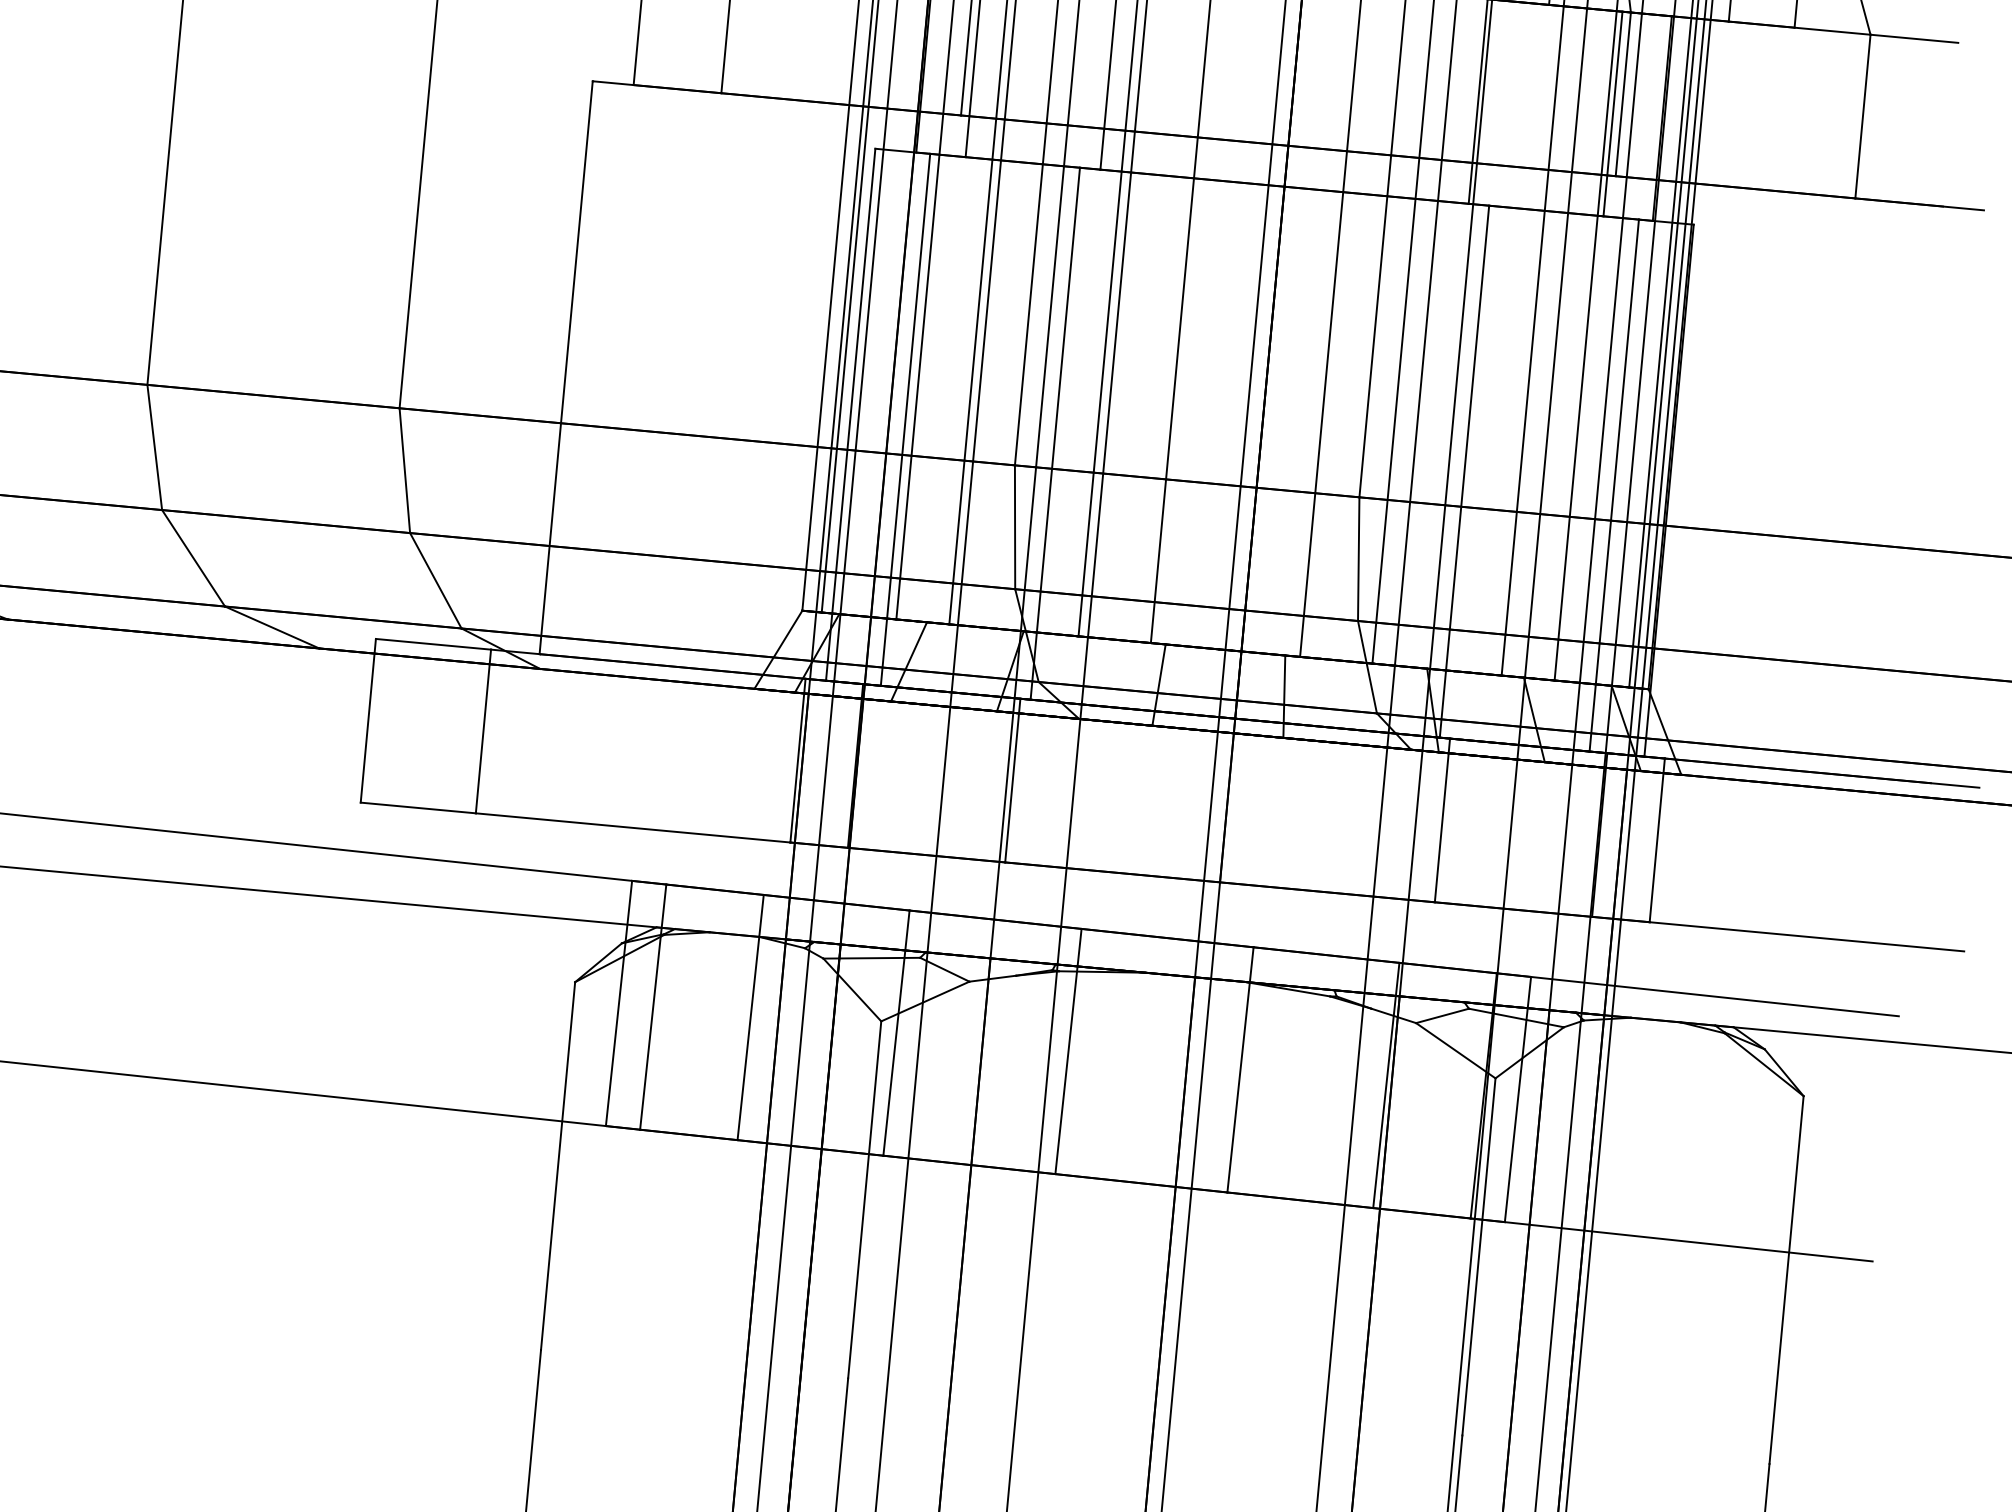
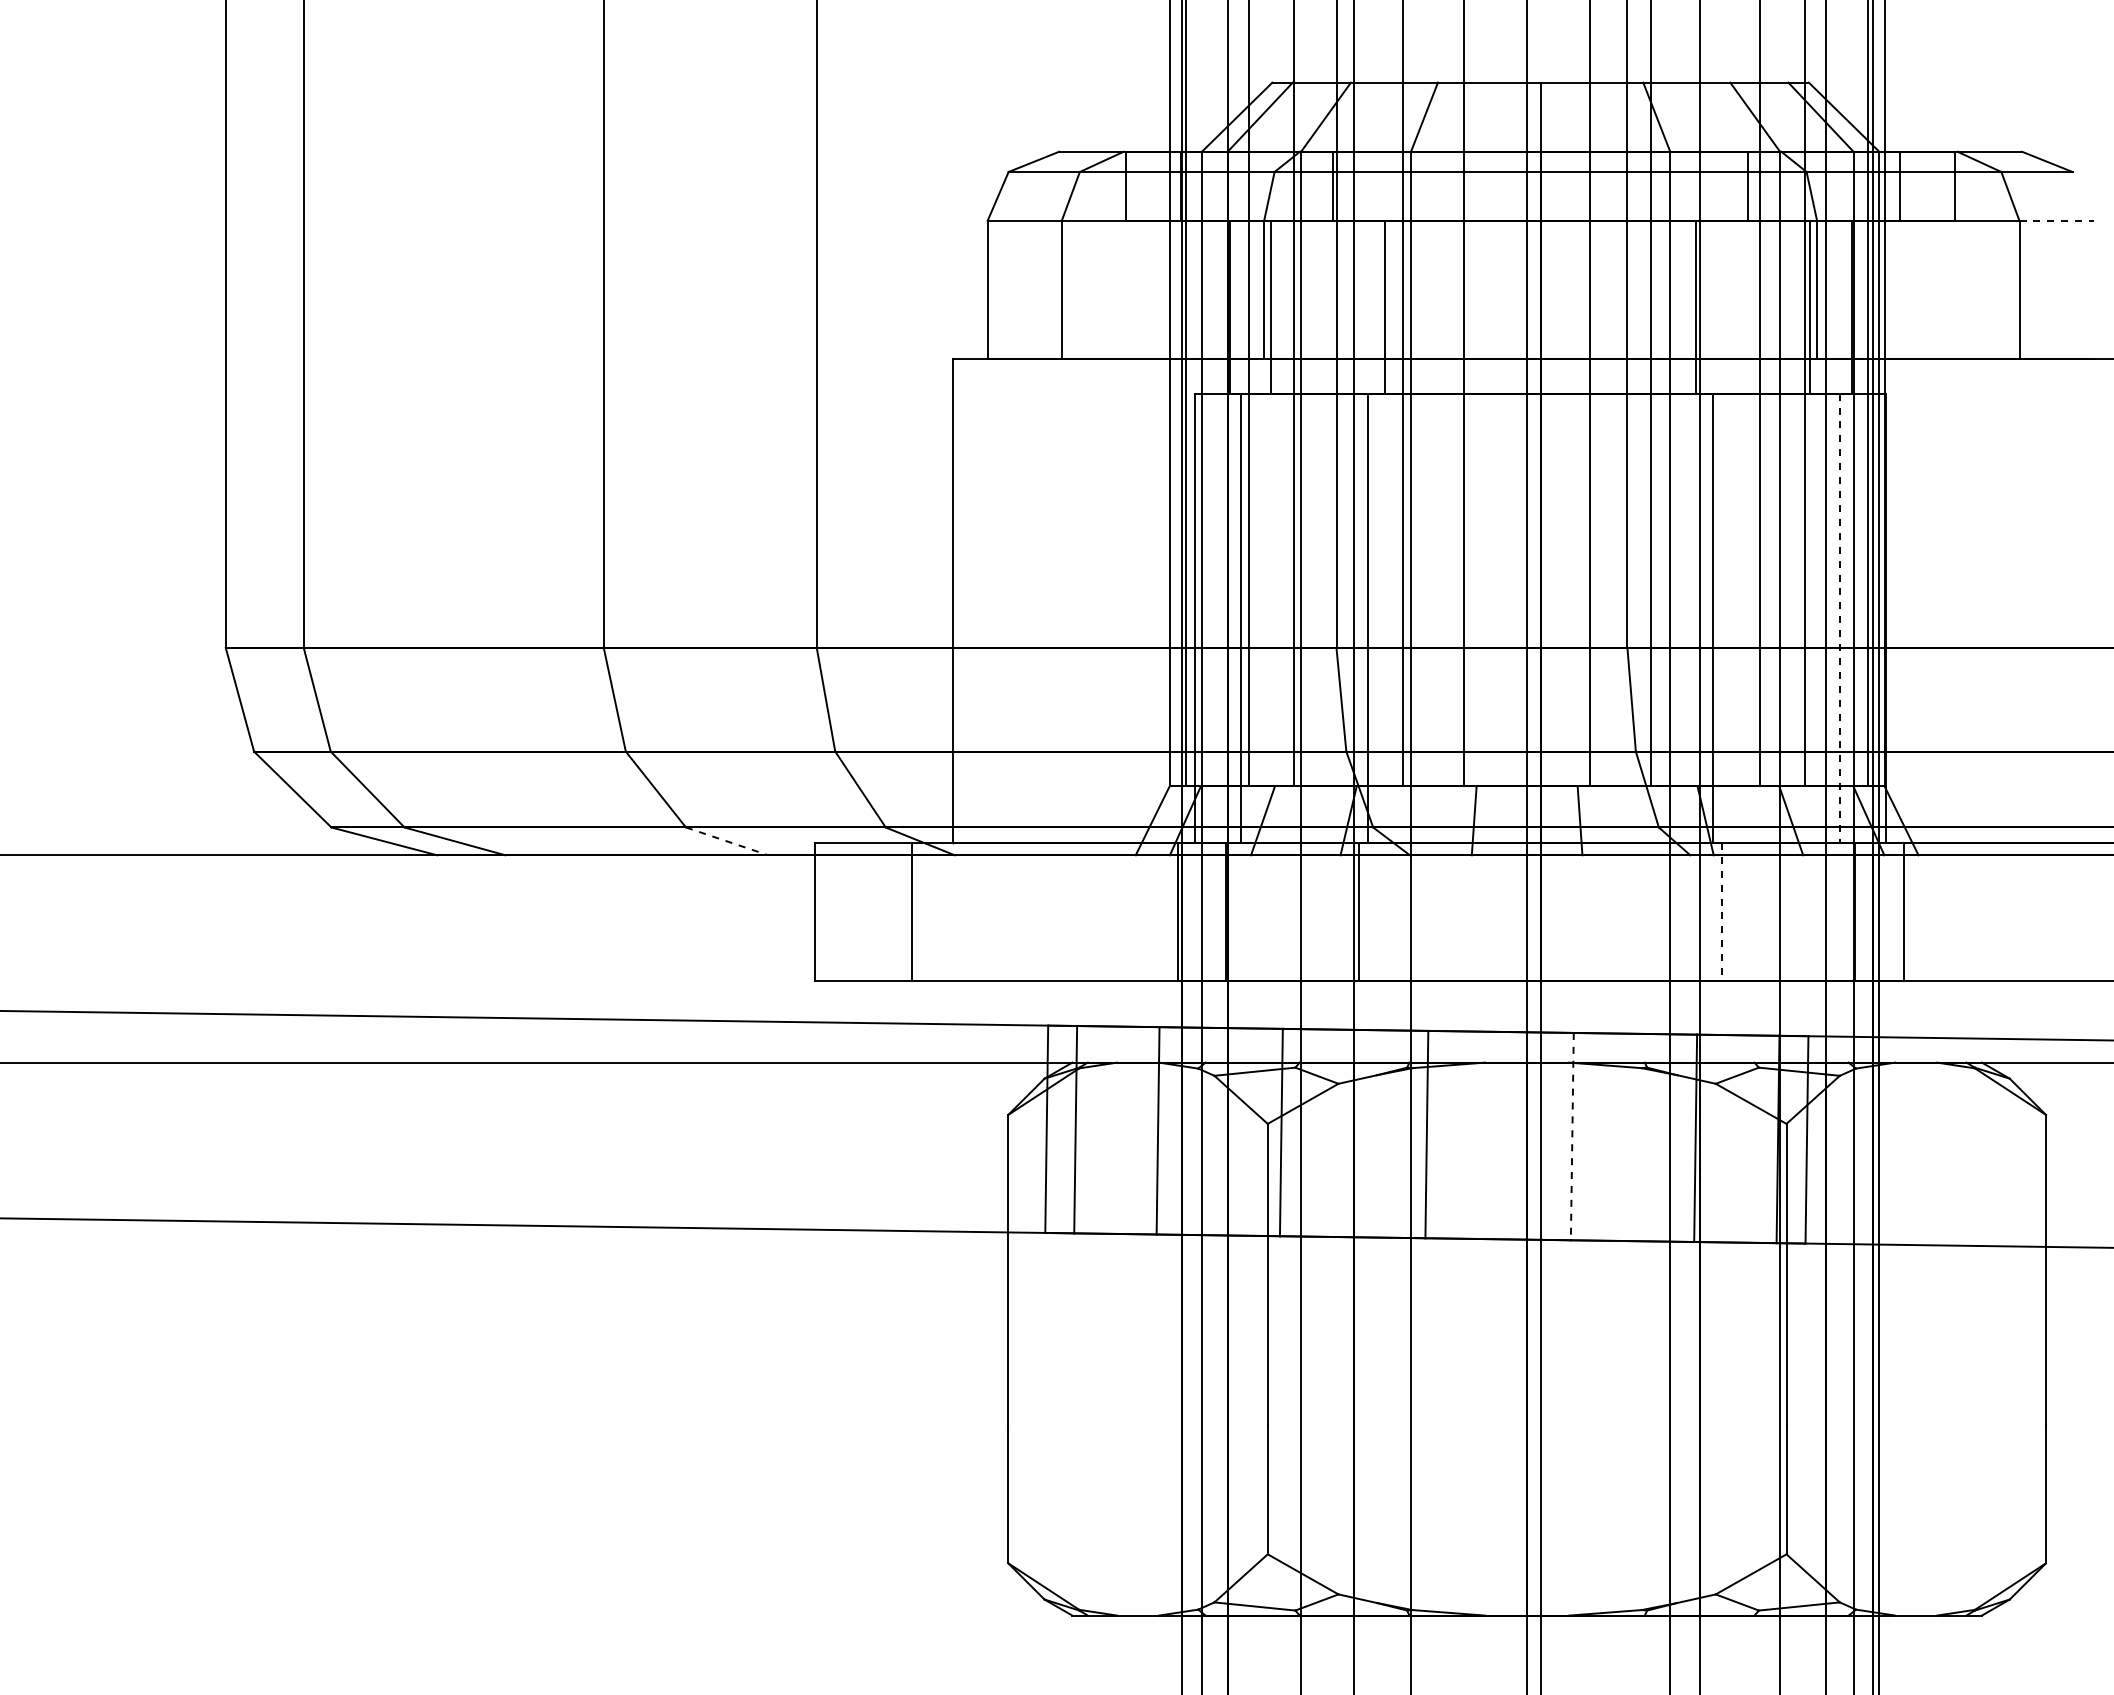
line: (1915, 38) -> (2057, 220), solid -> dashed
line: (1613, 485) -> (1839, 618), solid -> dashed
line: (272, 627) -> (727, 841), solid -> dashed
line: (1442, 821) -> (1722, 912), solid -> dashed
line: (1240, 1069) -> (1572, 1136), solid -> dashed

